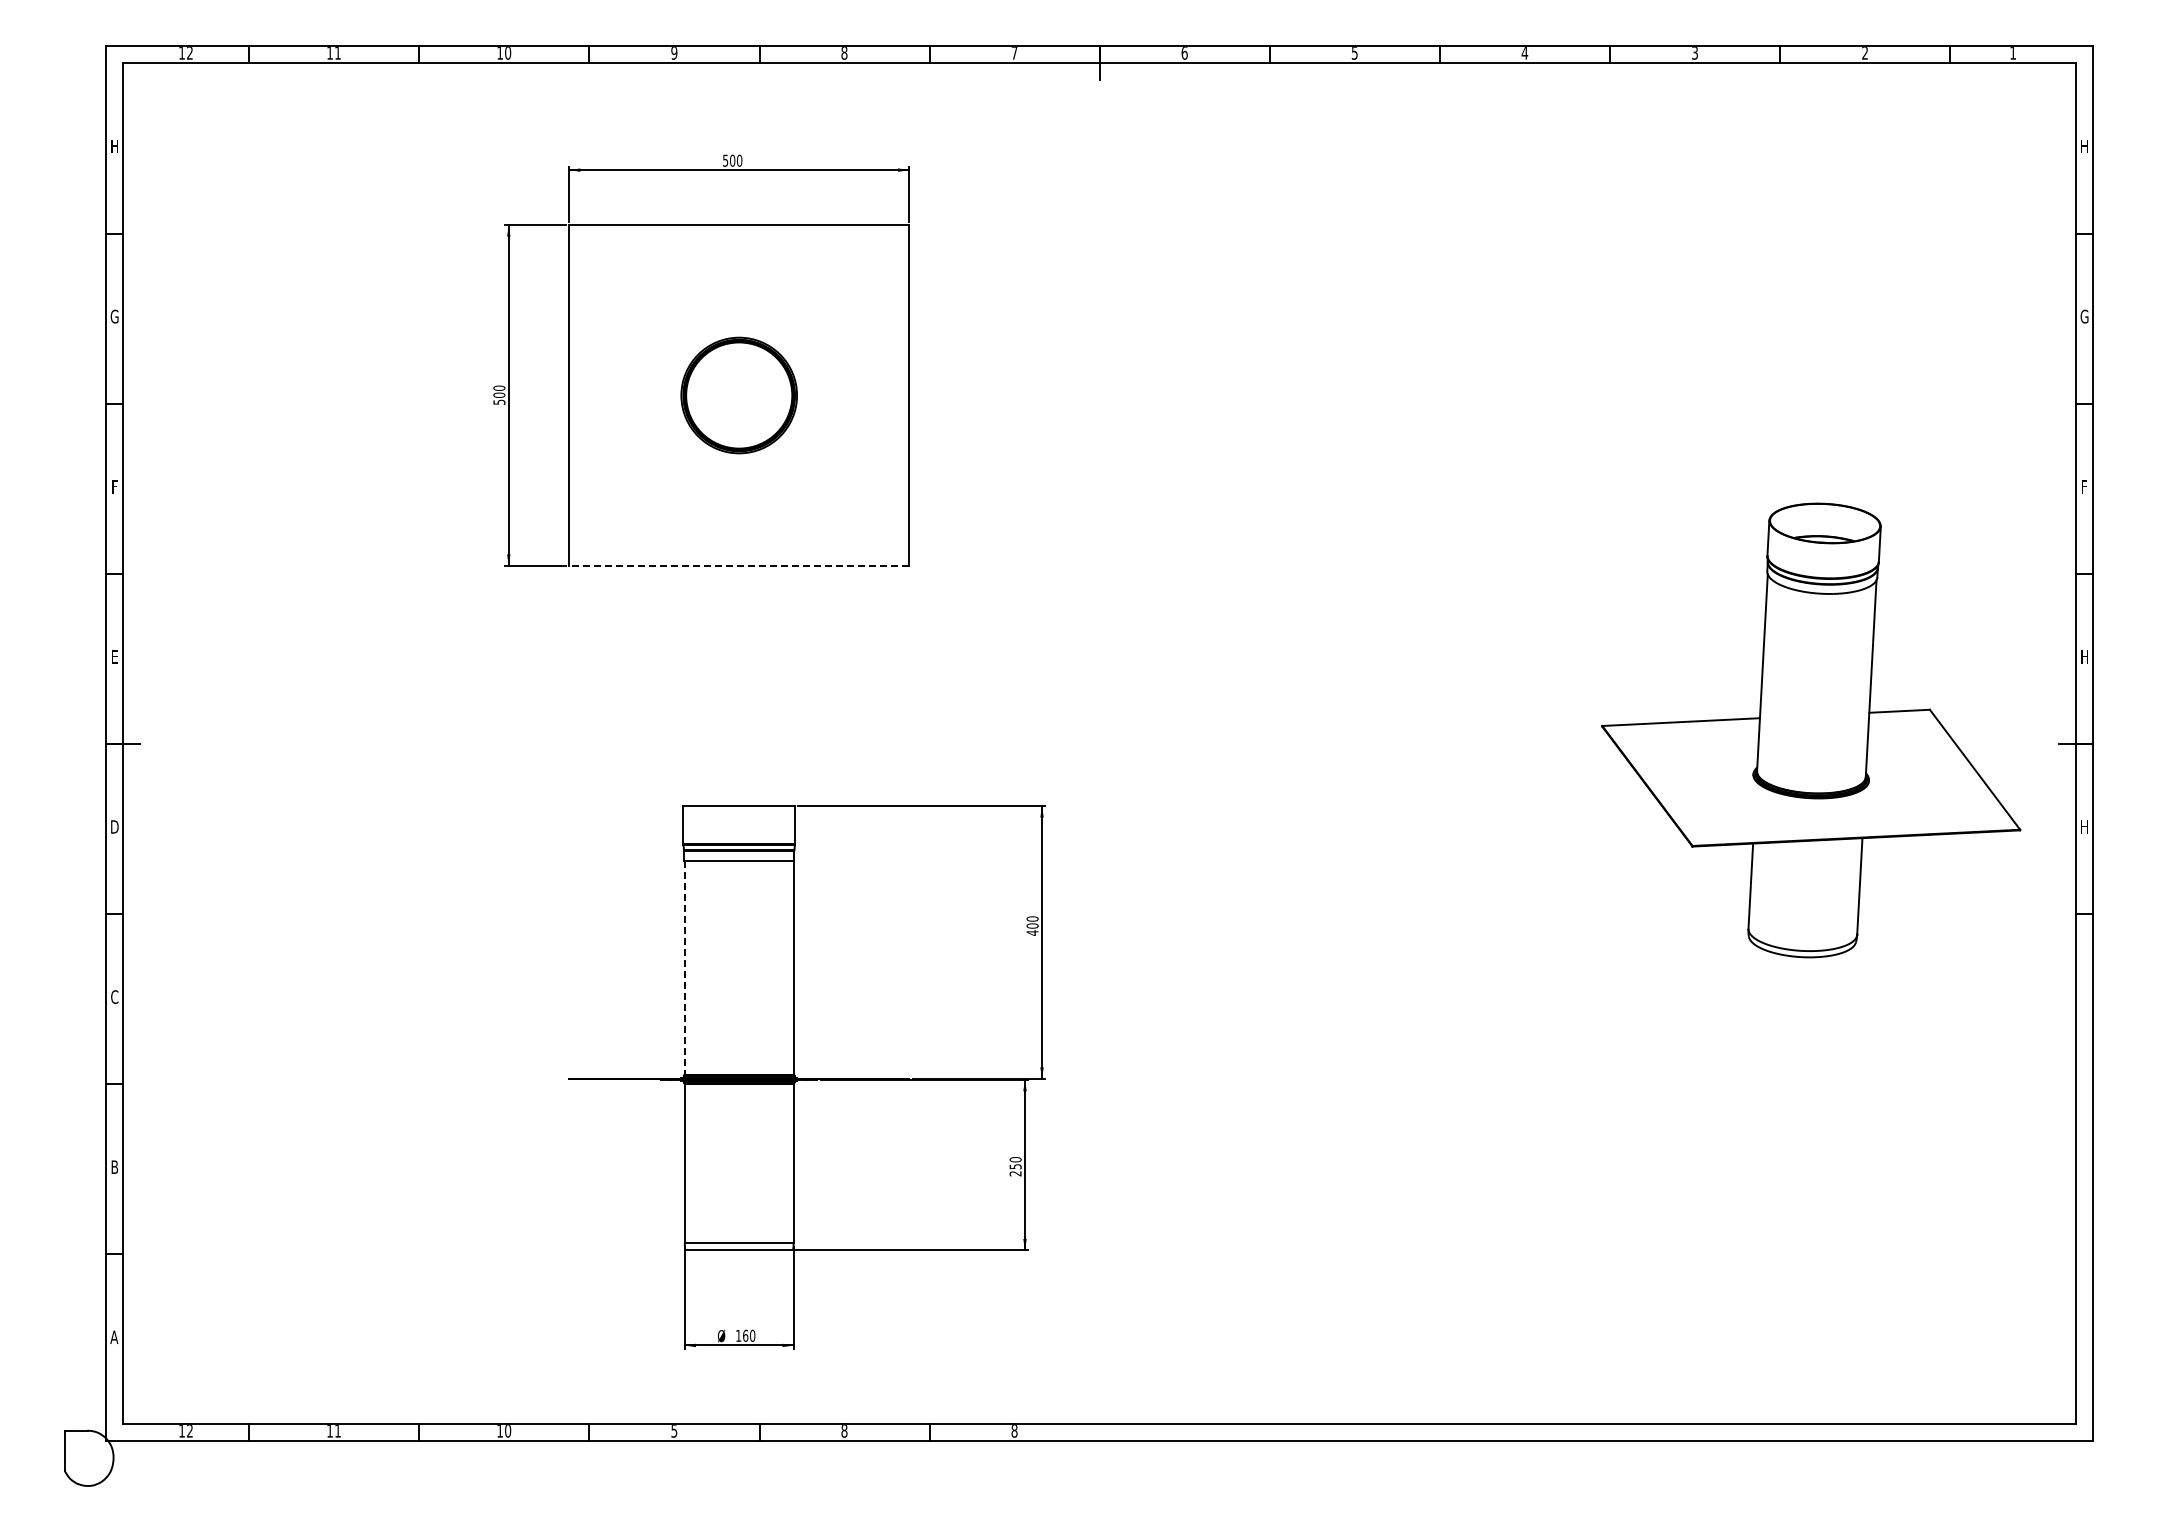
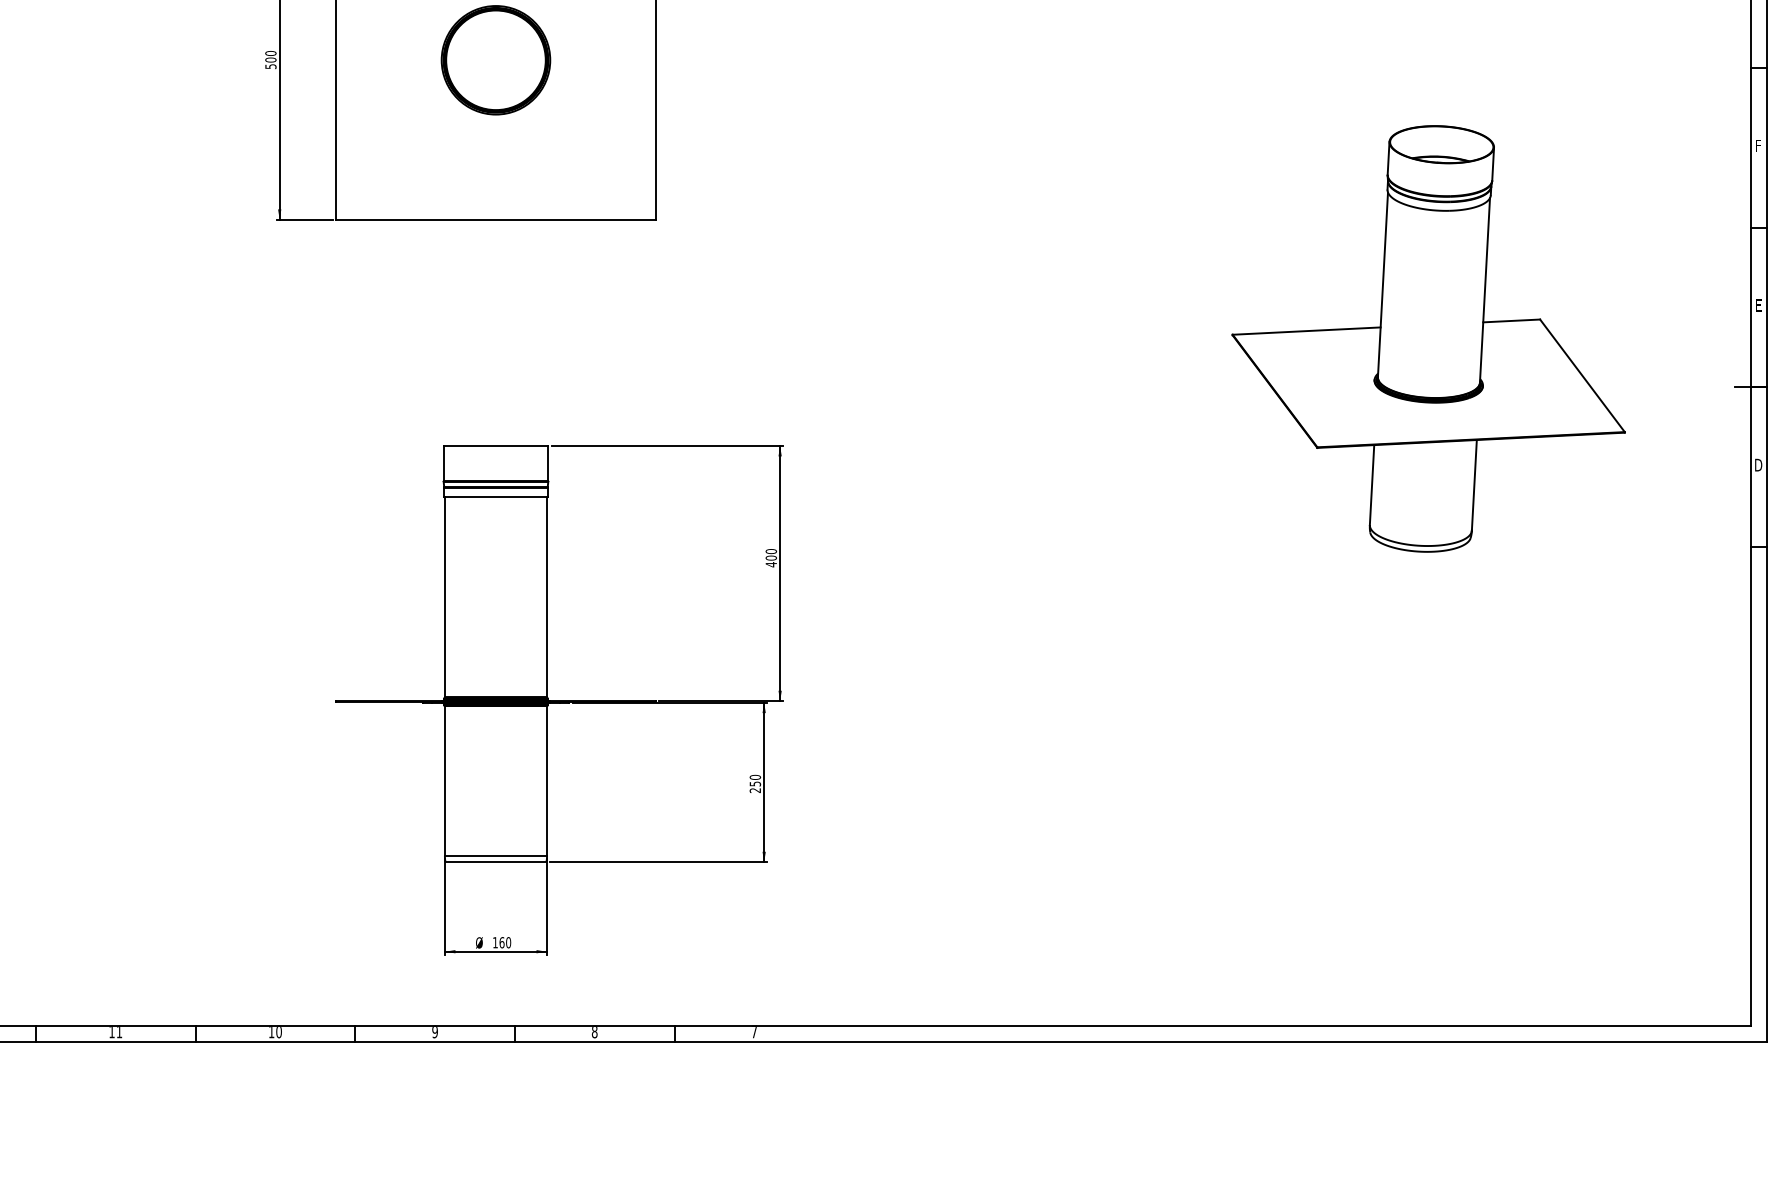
line: (738, 565) -> (495, 219), dashed -> solid
text: (2084, 656) -> (1758, 305), H -> E
part: (1811, 730) -> (1429, 338), moved
text: (2084, 826) -> (1758, 464), H -> D
line: (684, 967) -> (444, 597), dashed -> solid
text: (674, 1431) -> (435, 1032), 5 -> 9
text: (1014, 1431) -> (754, 1032), 8 -> 7

